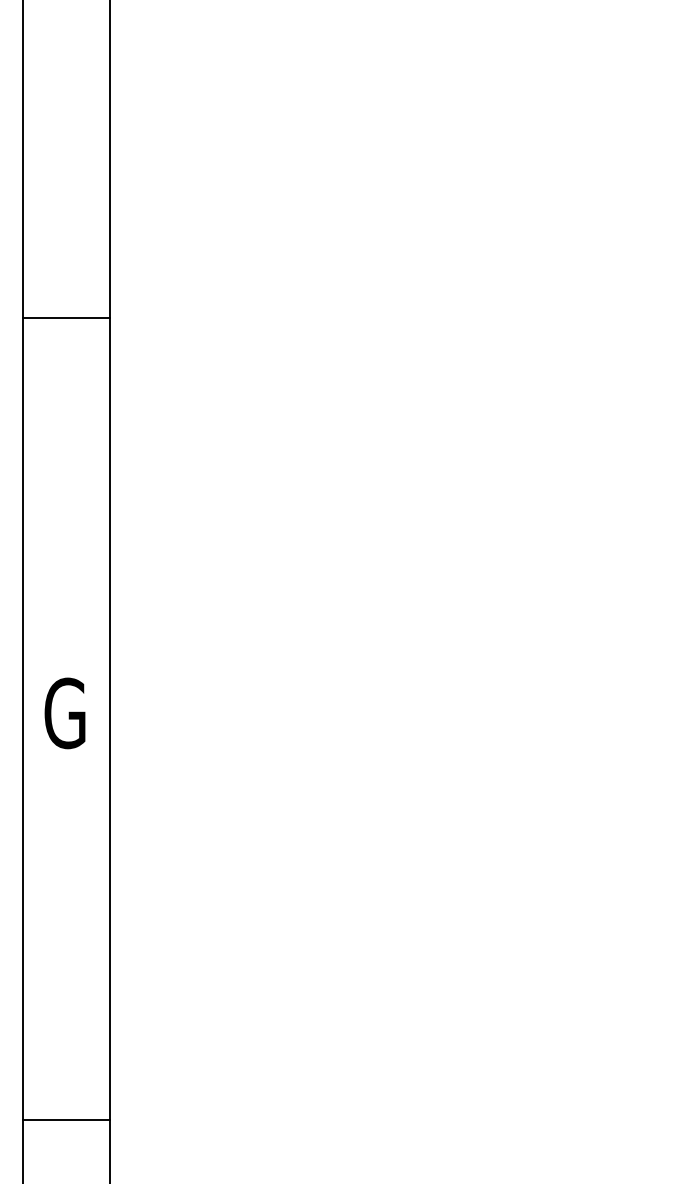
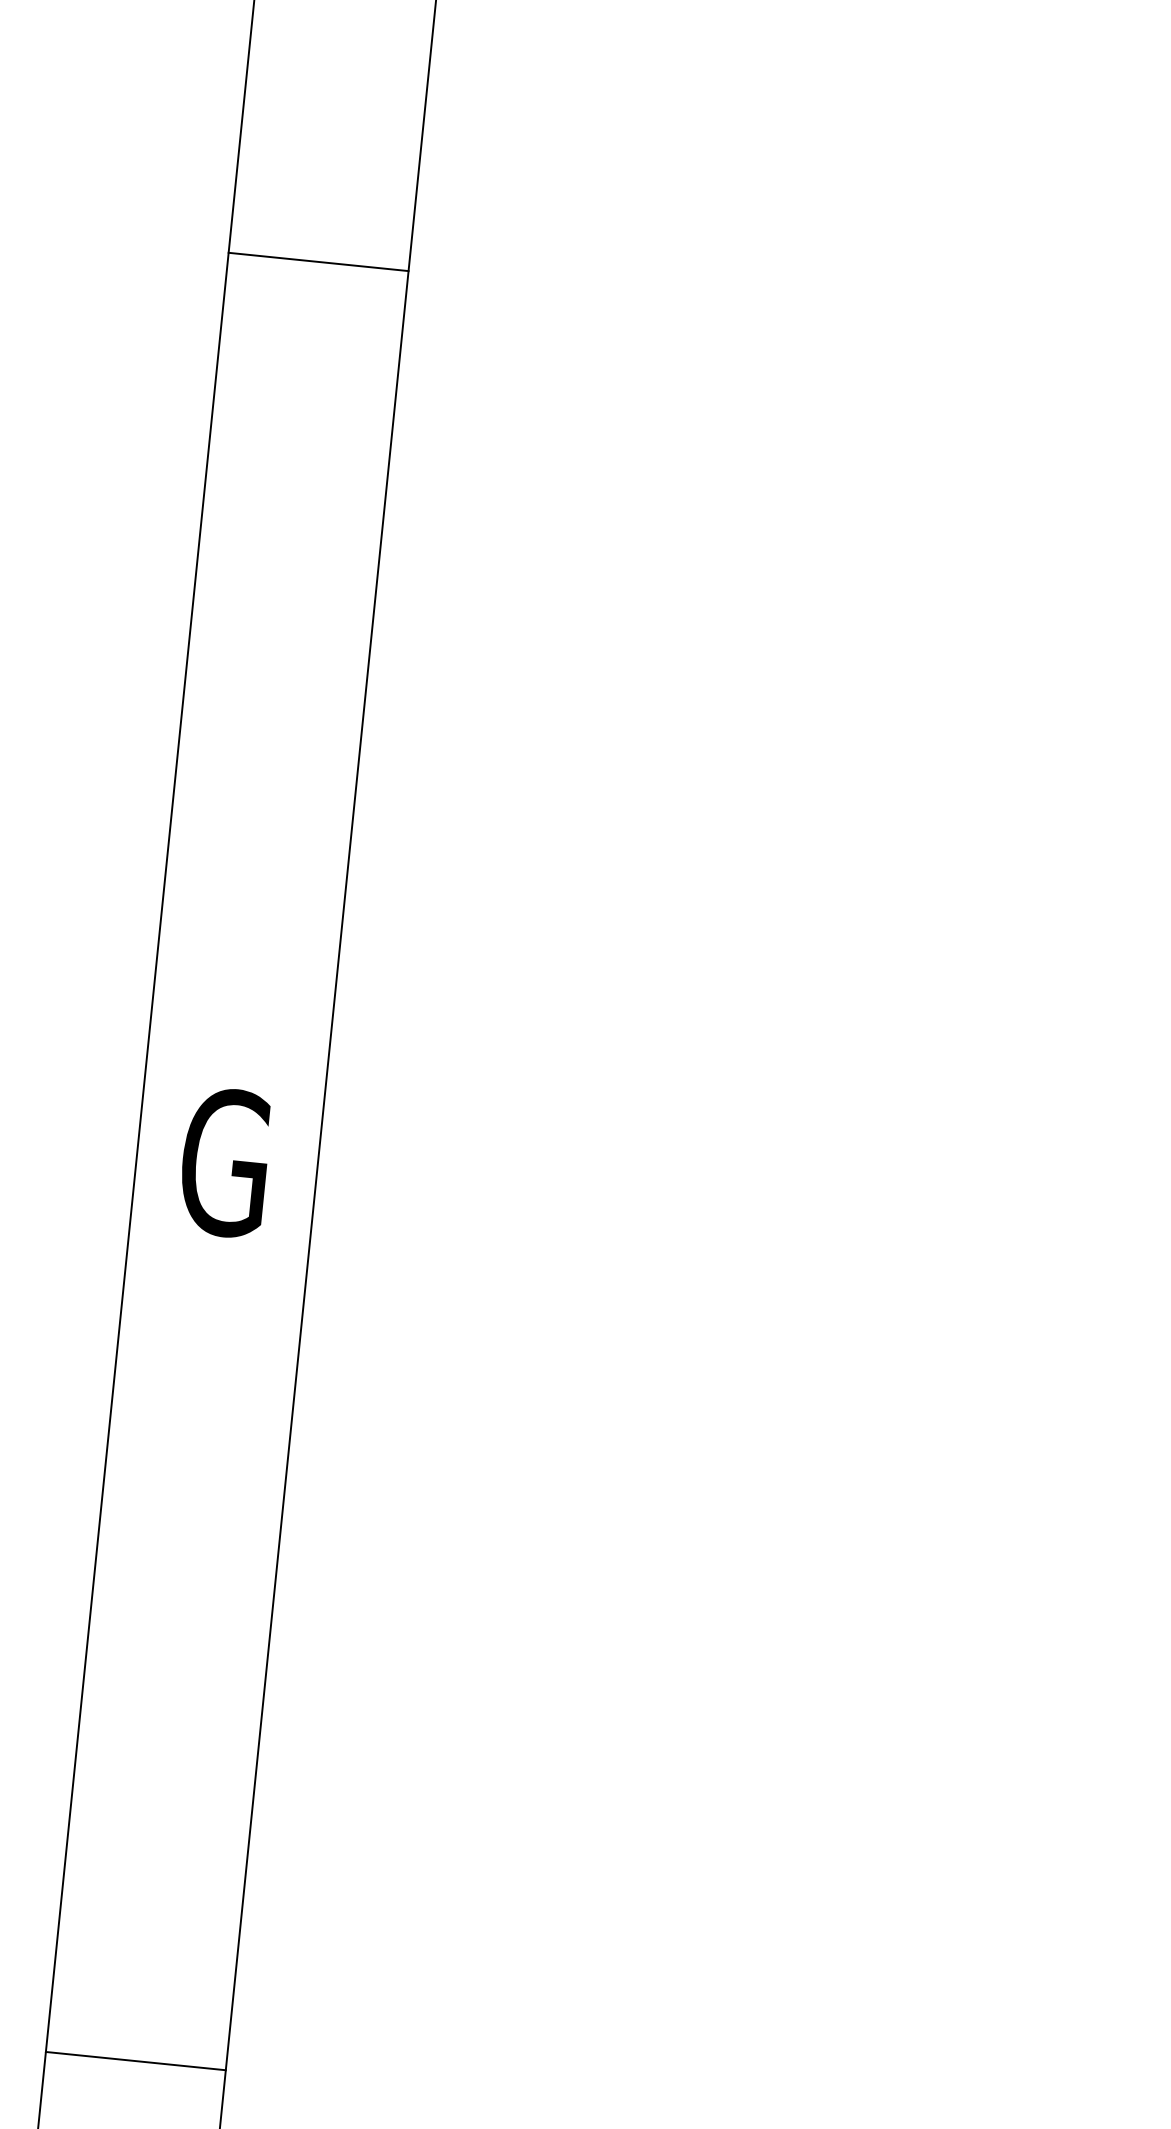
line: (65, 317) -> (317, 261), moved
line: (65, 1119) -> (134, 2060), moved

